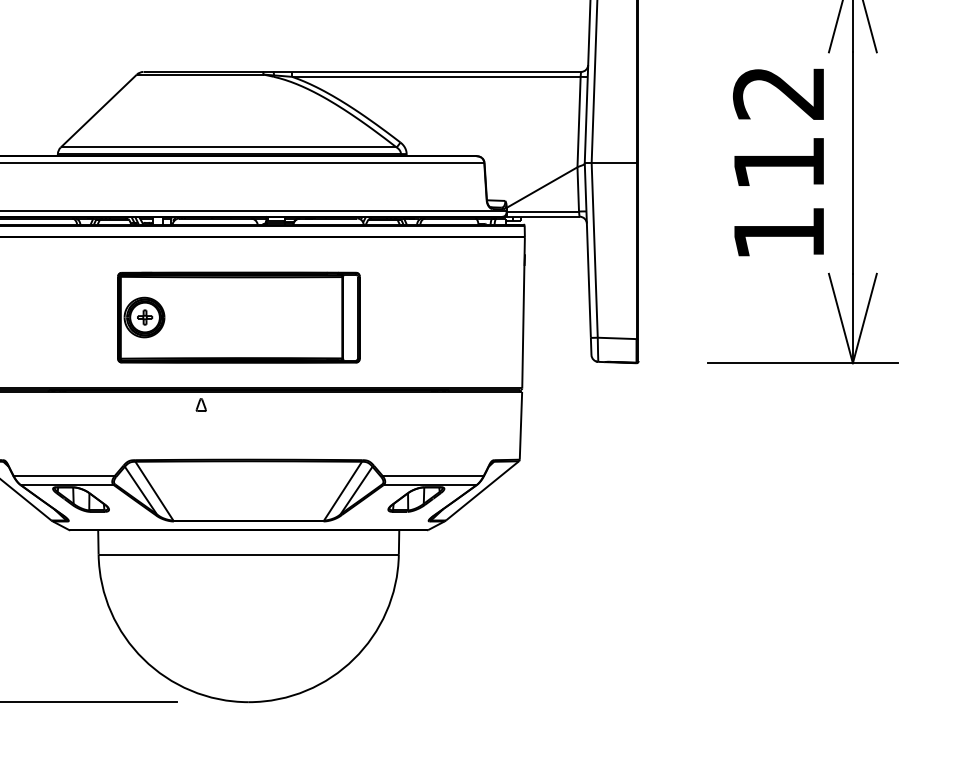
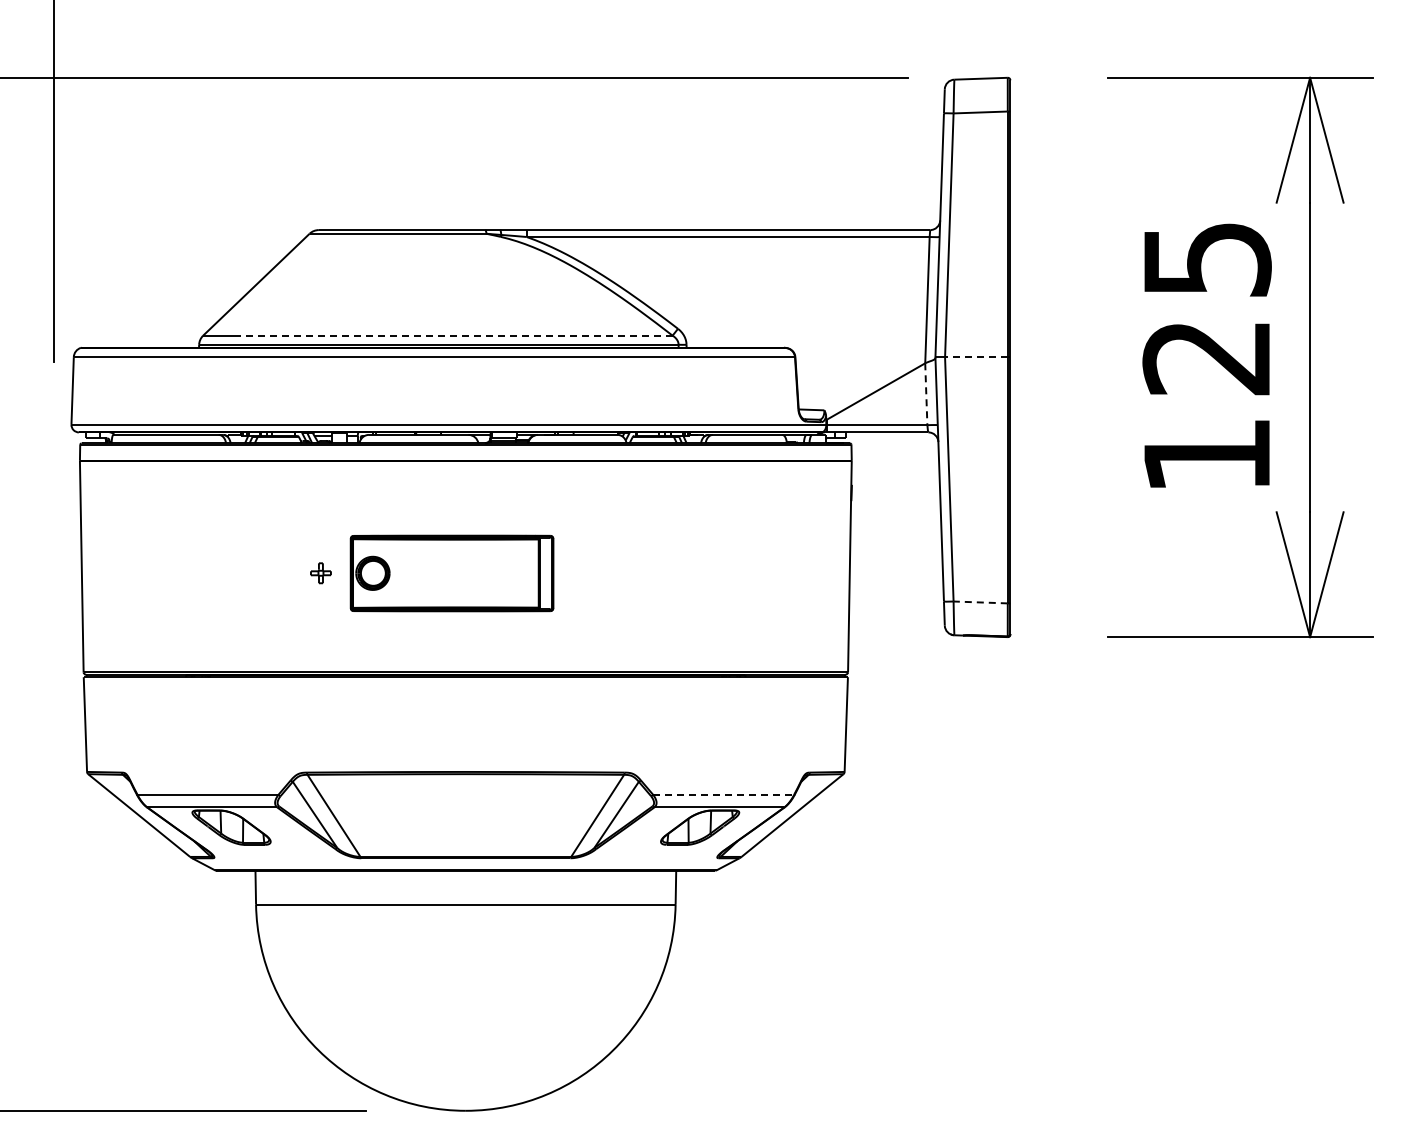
text: (778, 128) -> (1206, 309), 112 -> 125
line: (239, 147) -> (453, 335), solid -> dashed
line: (613, 163) -> (975, 357), solid -> dashed
line: (578, 189) -> (926, 394), solid -> dashed
part: (238, 317) -> (451, 573), size x0.6
line: (617, 338) -> (980, 602), solid -> dashed
part: (201, 404) -> (399, 695), removed
line: (433, 475) -> (723, 794), solid -> dashed

